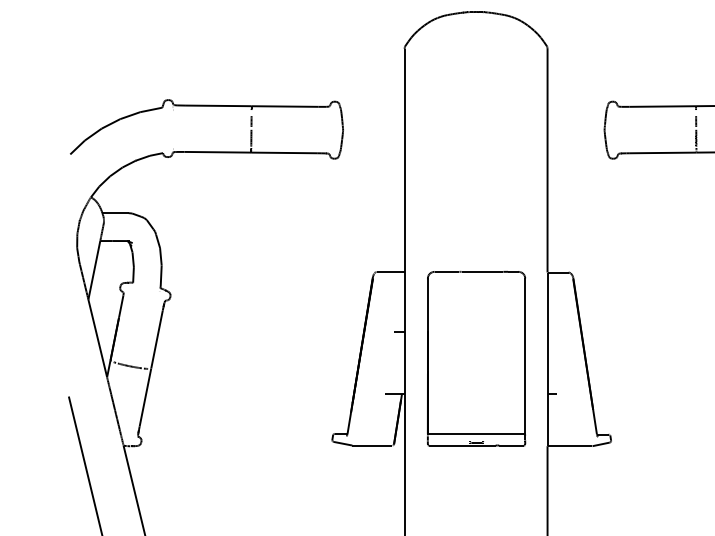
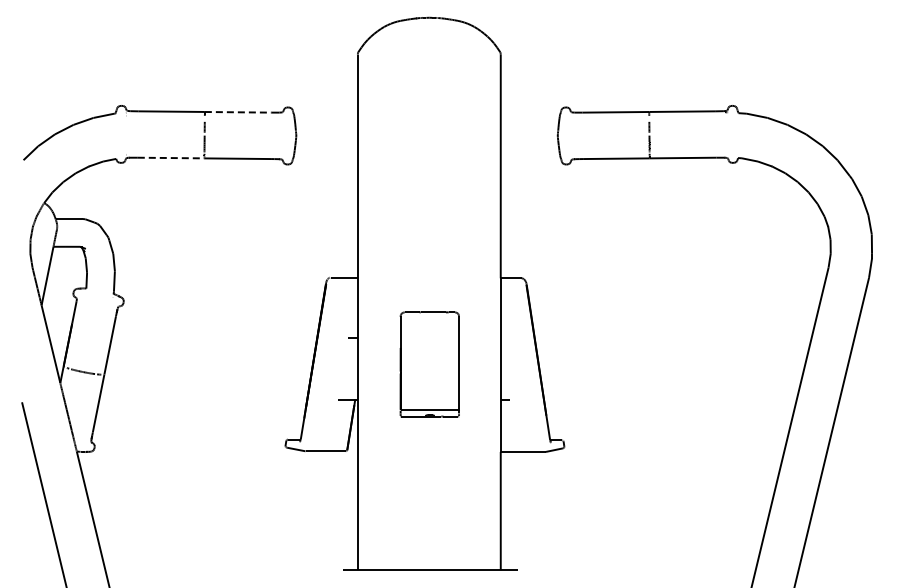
line: (285, 106) -> (238, 112), solid -> dashed
line: (218, 152) -> (171, 158), solid -> dashed
part: (476, 358) -> (429, 364), size x0.6

